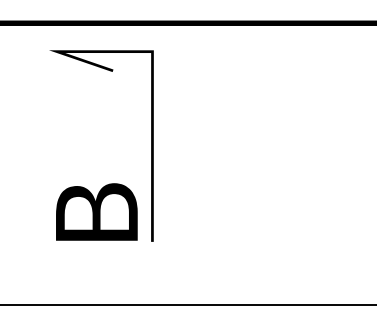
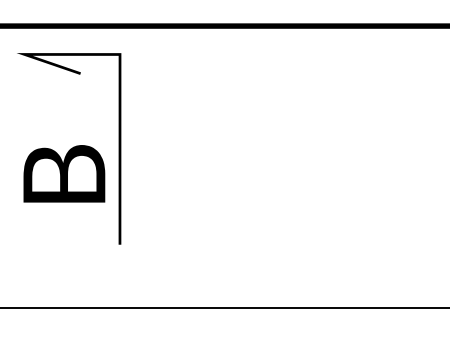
text: (96, 211) -> (64, 173), moved

